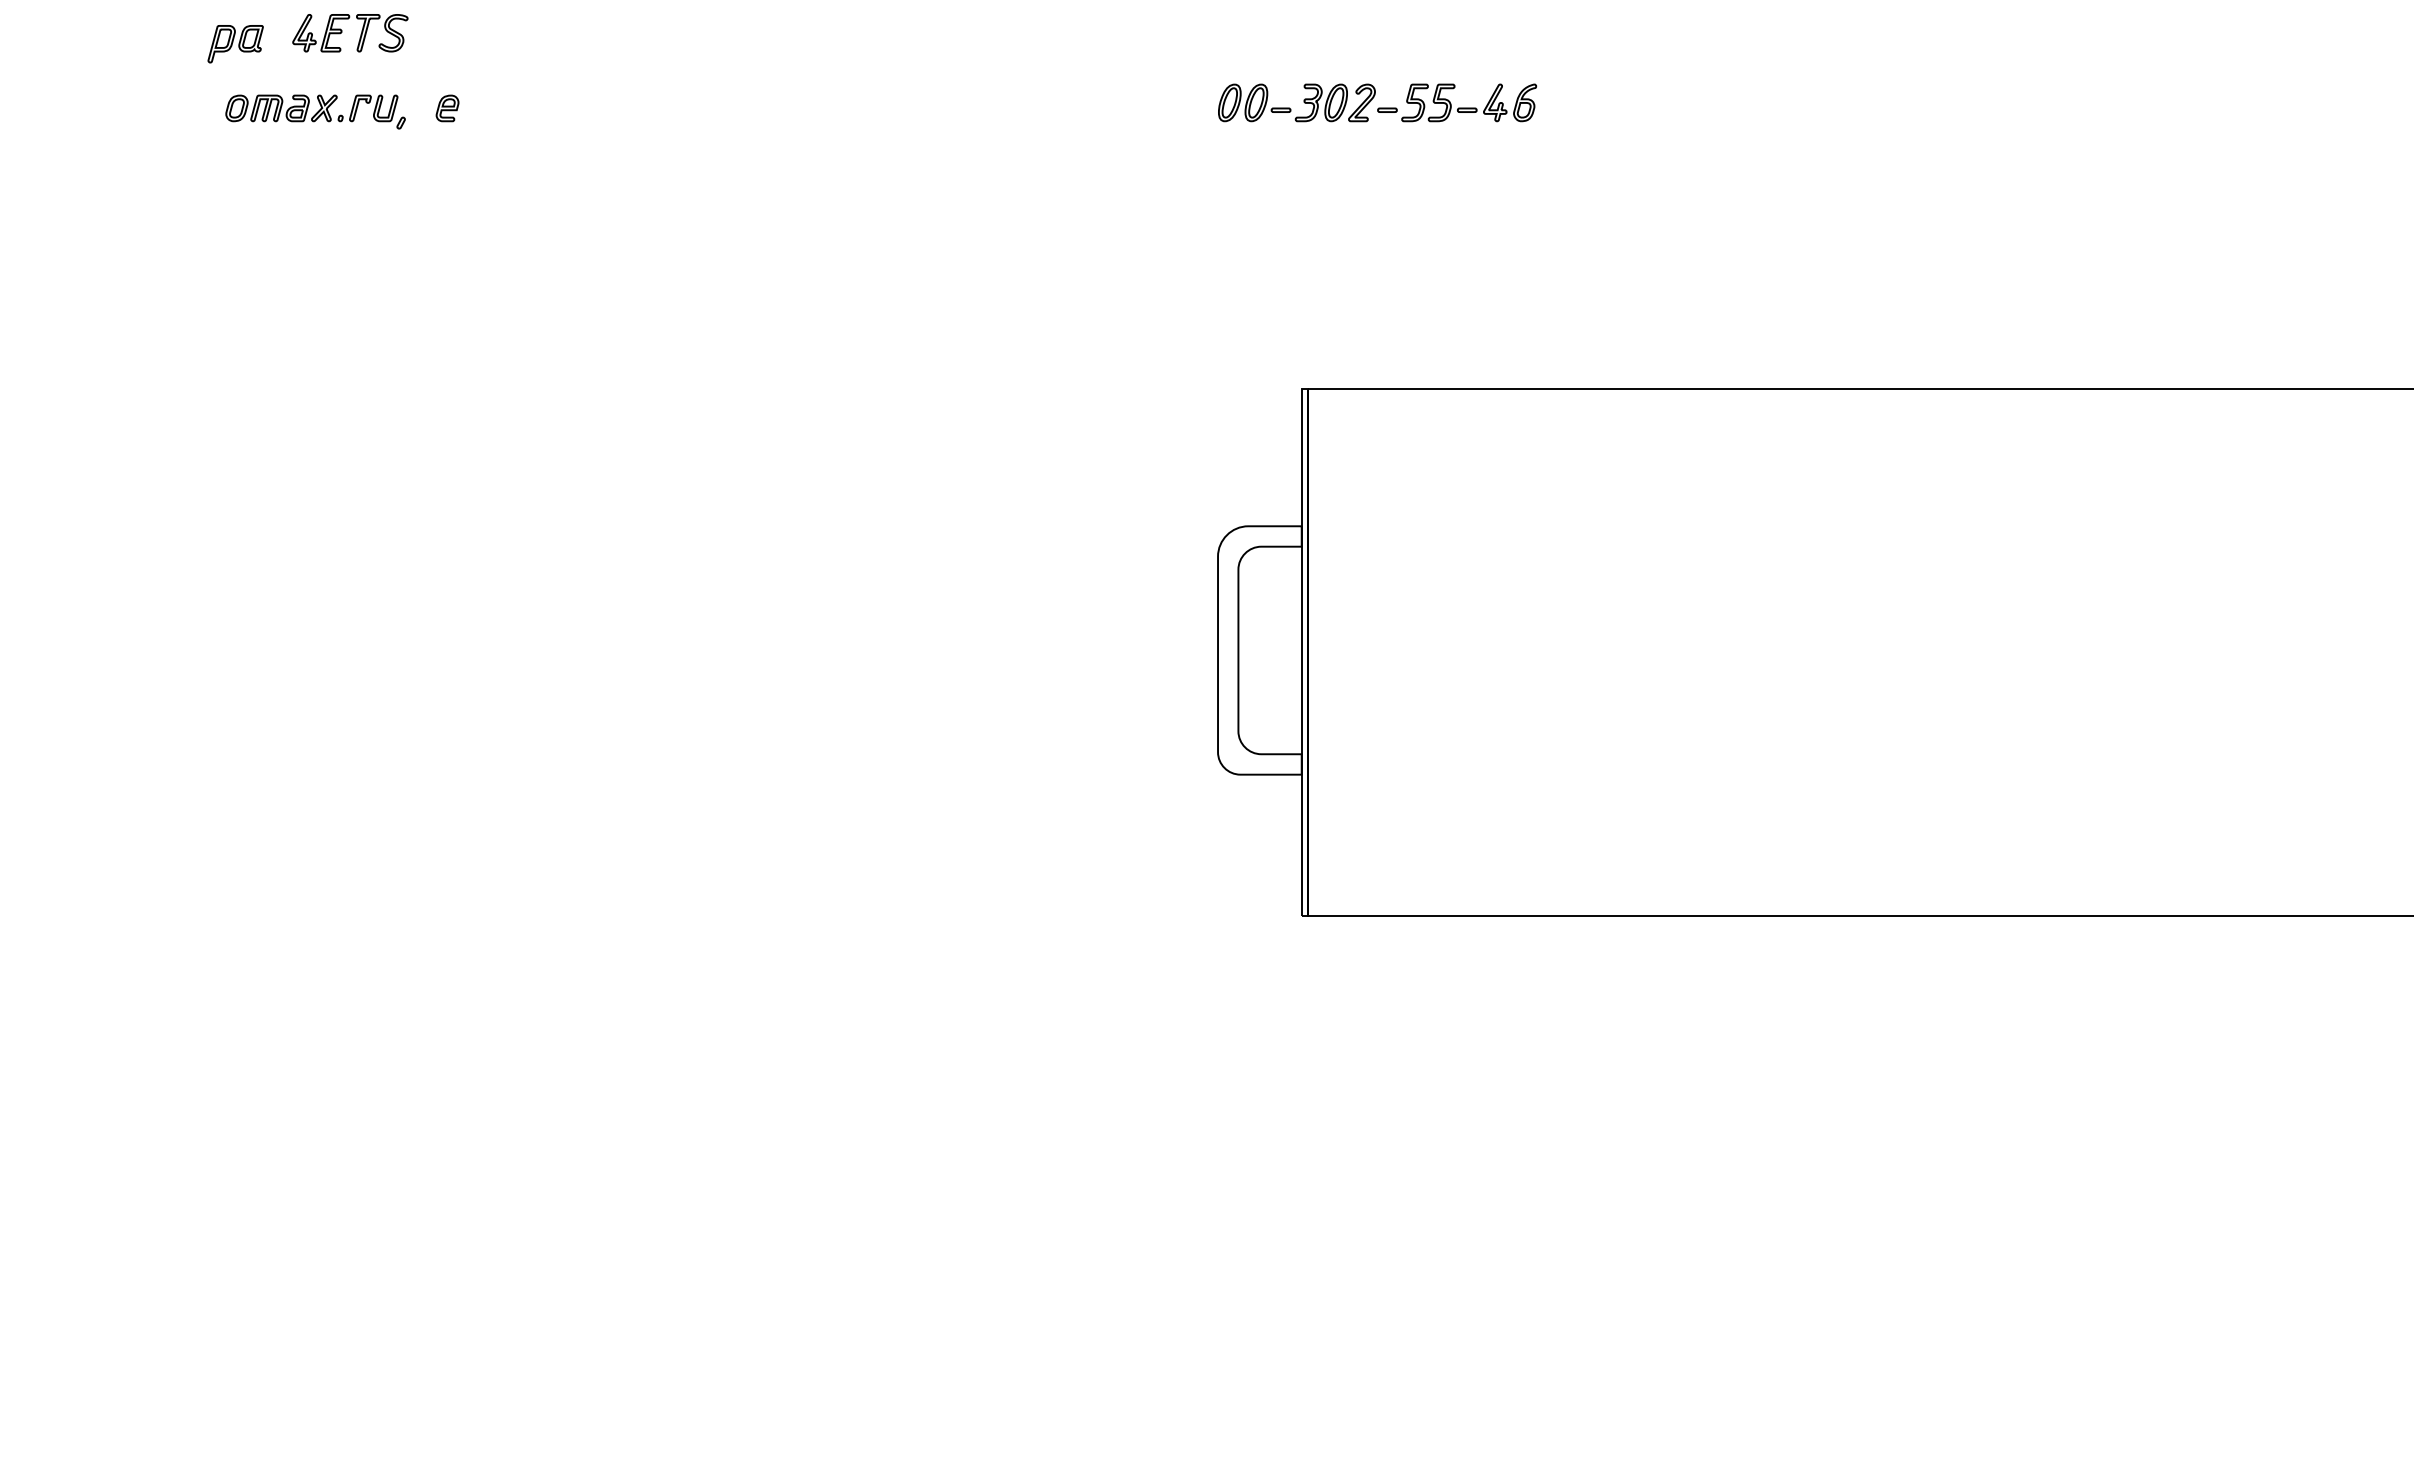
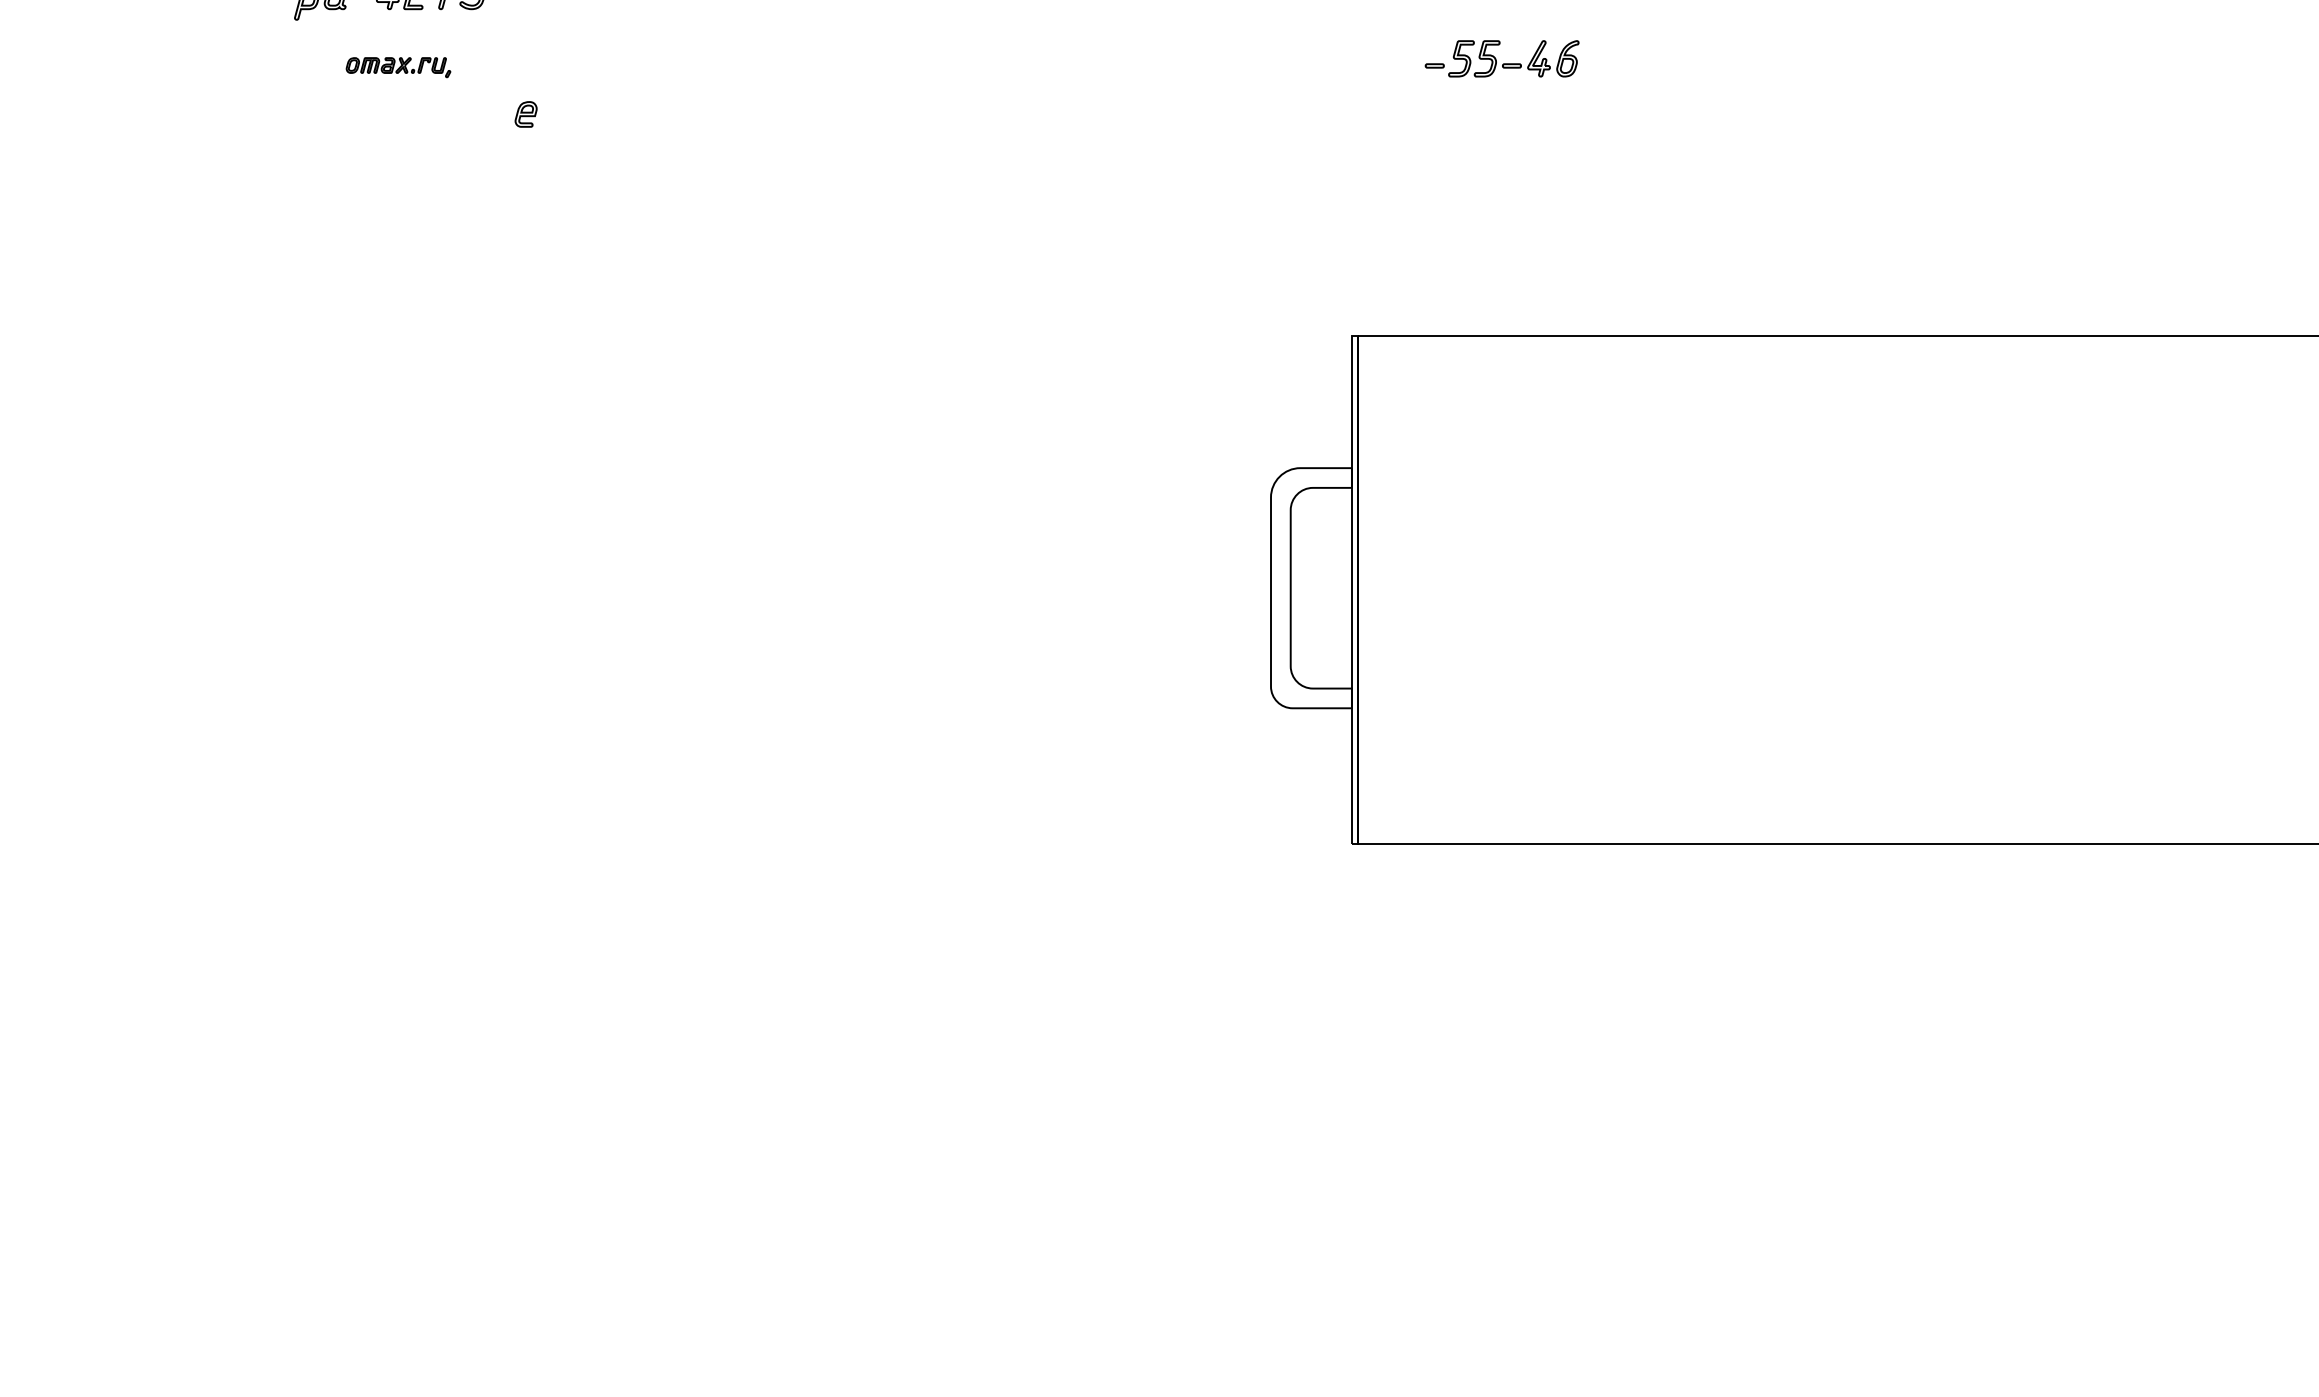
part: (1303, 102) -> (1353, 58), removed
part: (447, 108) -> (526, 114), moved
part: (315, 111) -> (398, 67), size x0.6

